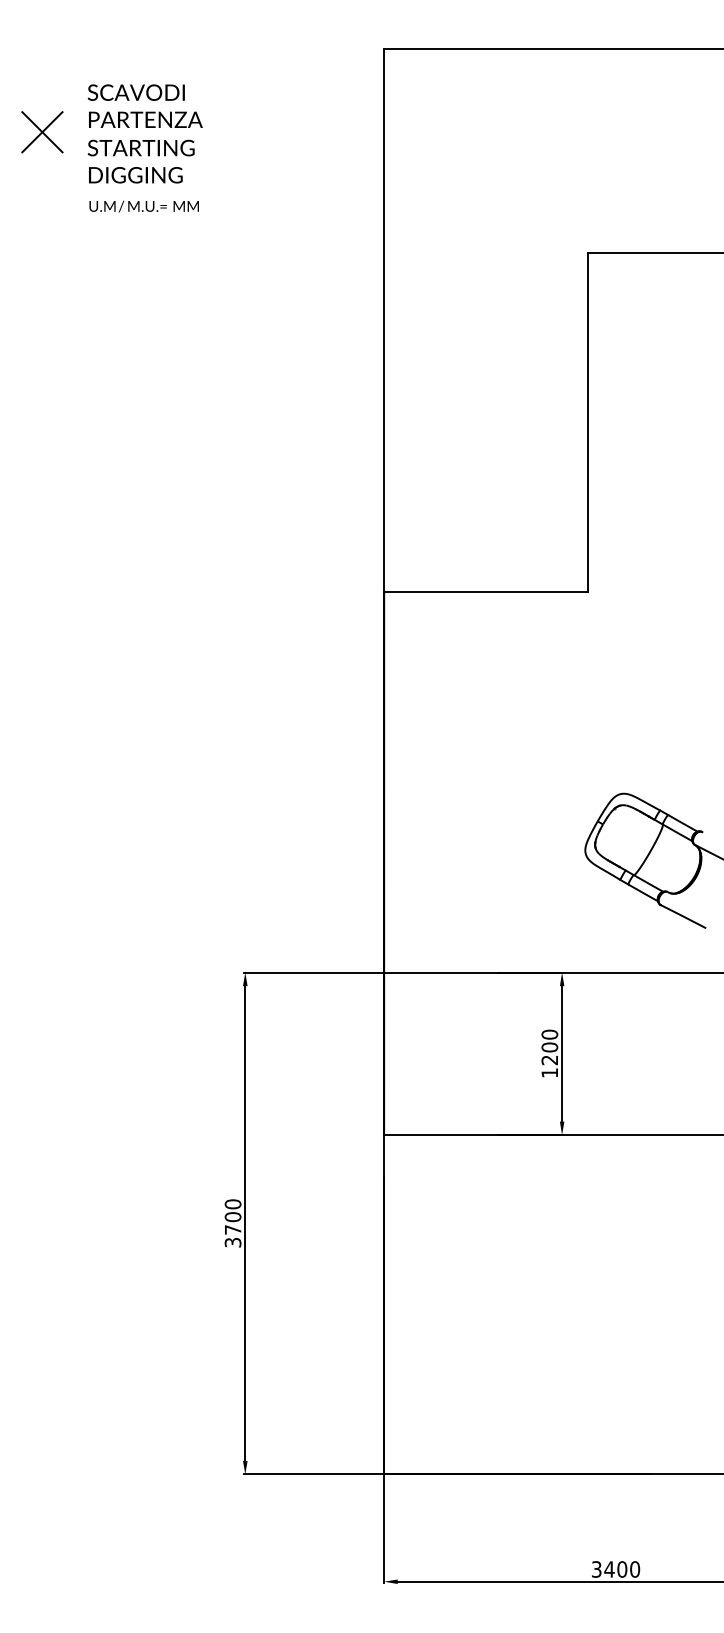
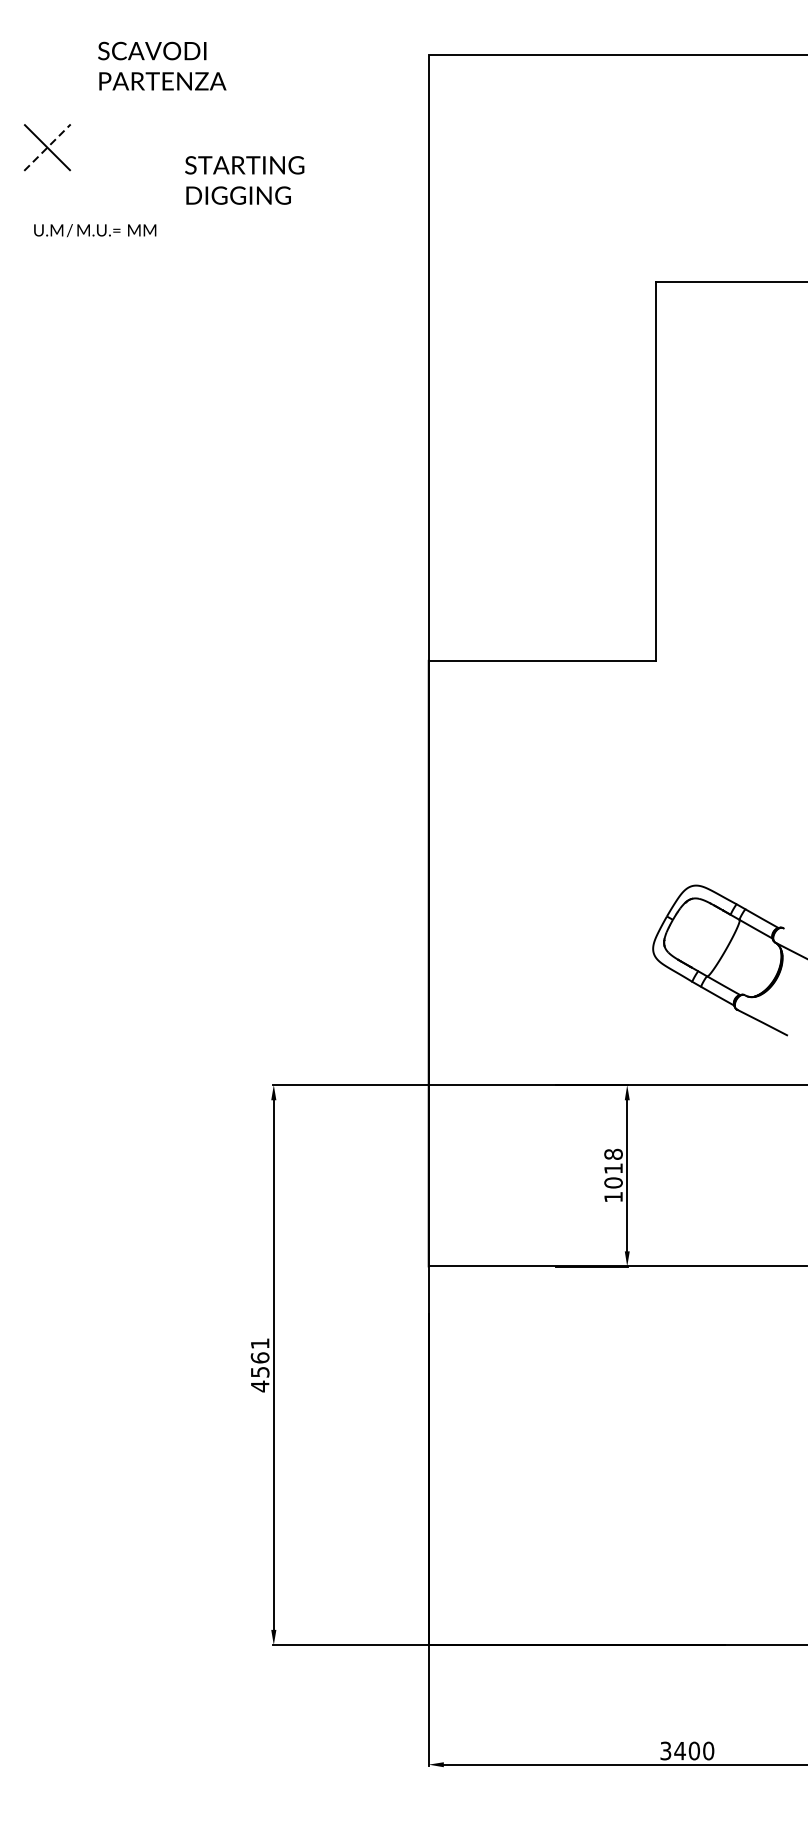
text: (144, 105) -> (161, 65), moved
line: (42, 131) -> (47, 146), solid -> dashed
text: (140, 161) -> (243, 180), moved
text: (143, 206) -> (94, 230), moved
text: (549, 1047) -> (613, 1168), 1200 -> 1018
text: (232, 1223) -> (259, 1365), 3700 -> 4561

